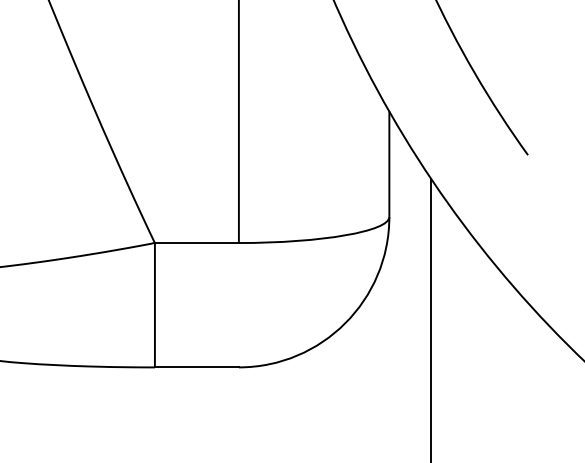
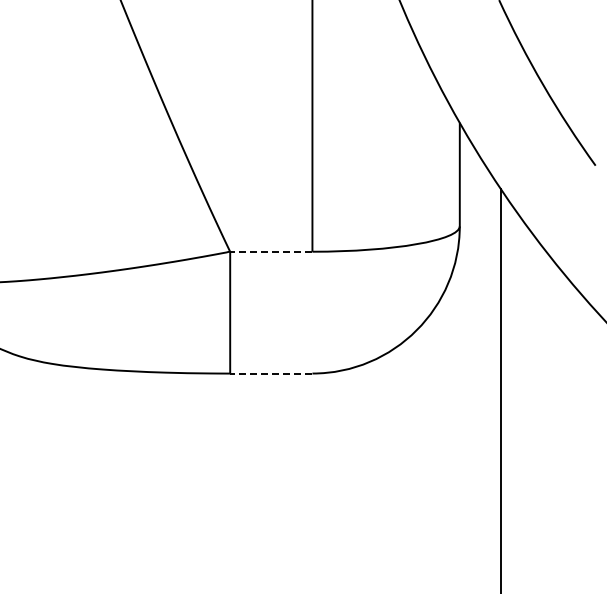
line: (196, 242) -> (270, 251), solid -> dashed
line: (196, 367) -> (270, 373), solid -> dashed

